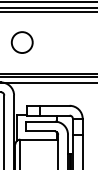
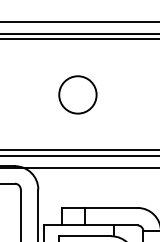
circle: (21, 42) -> (76, 94), moved

